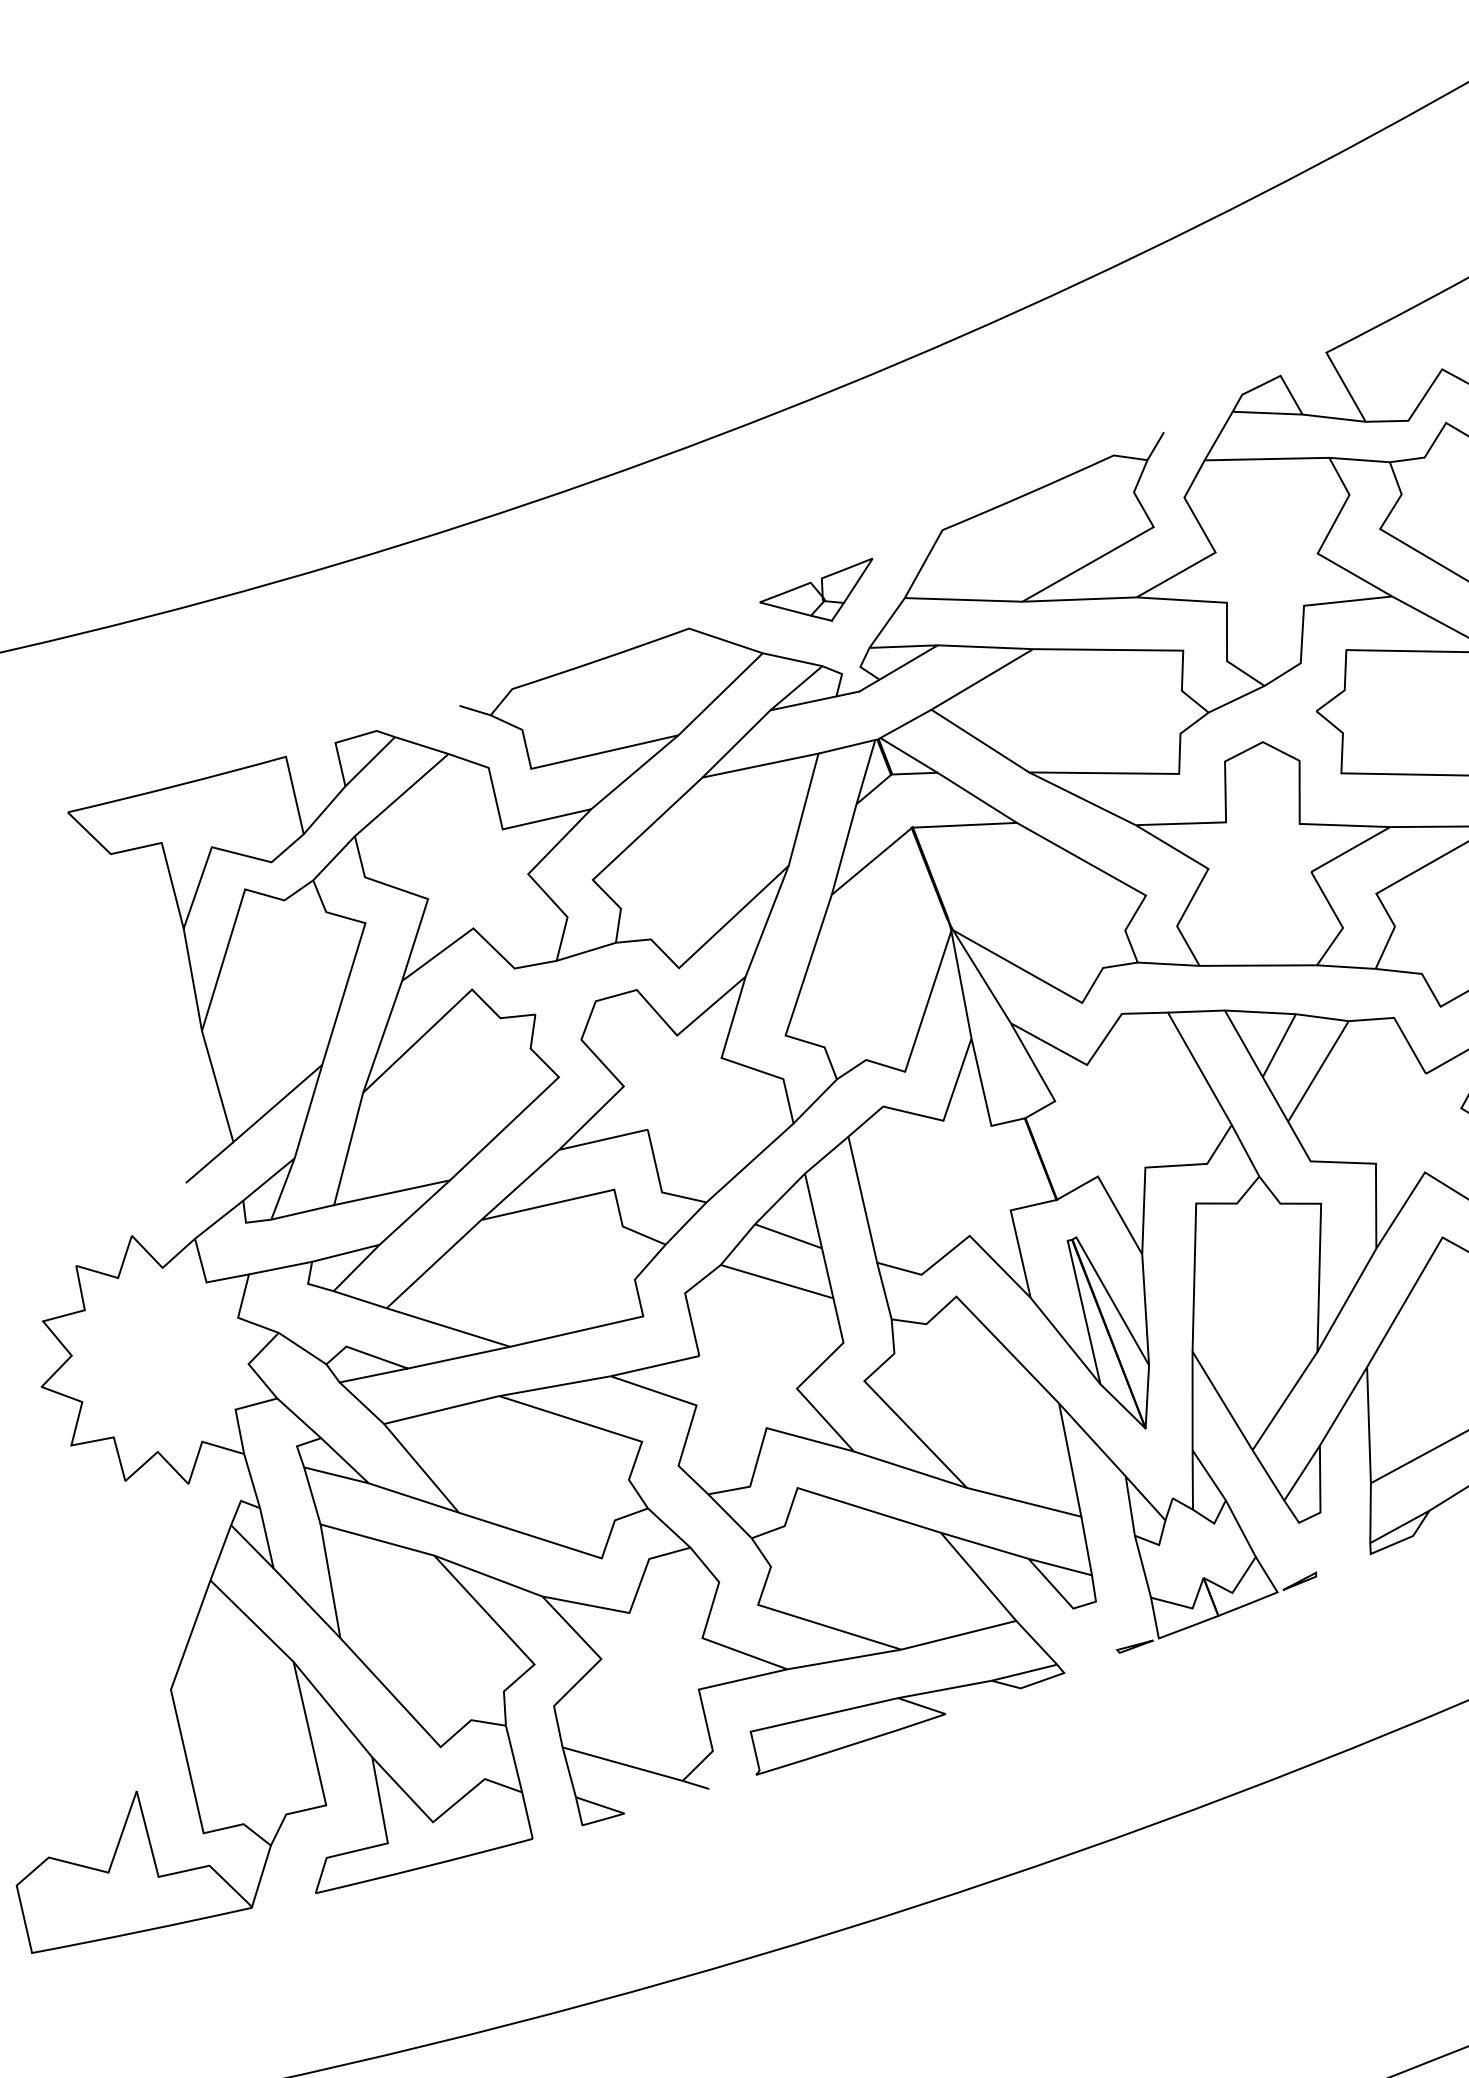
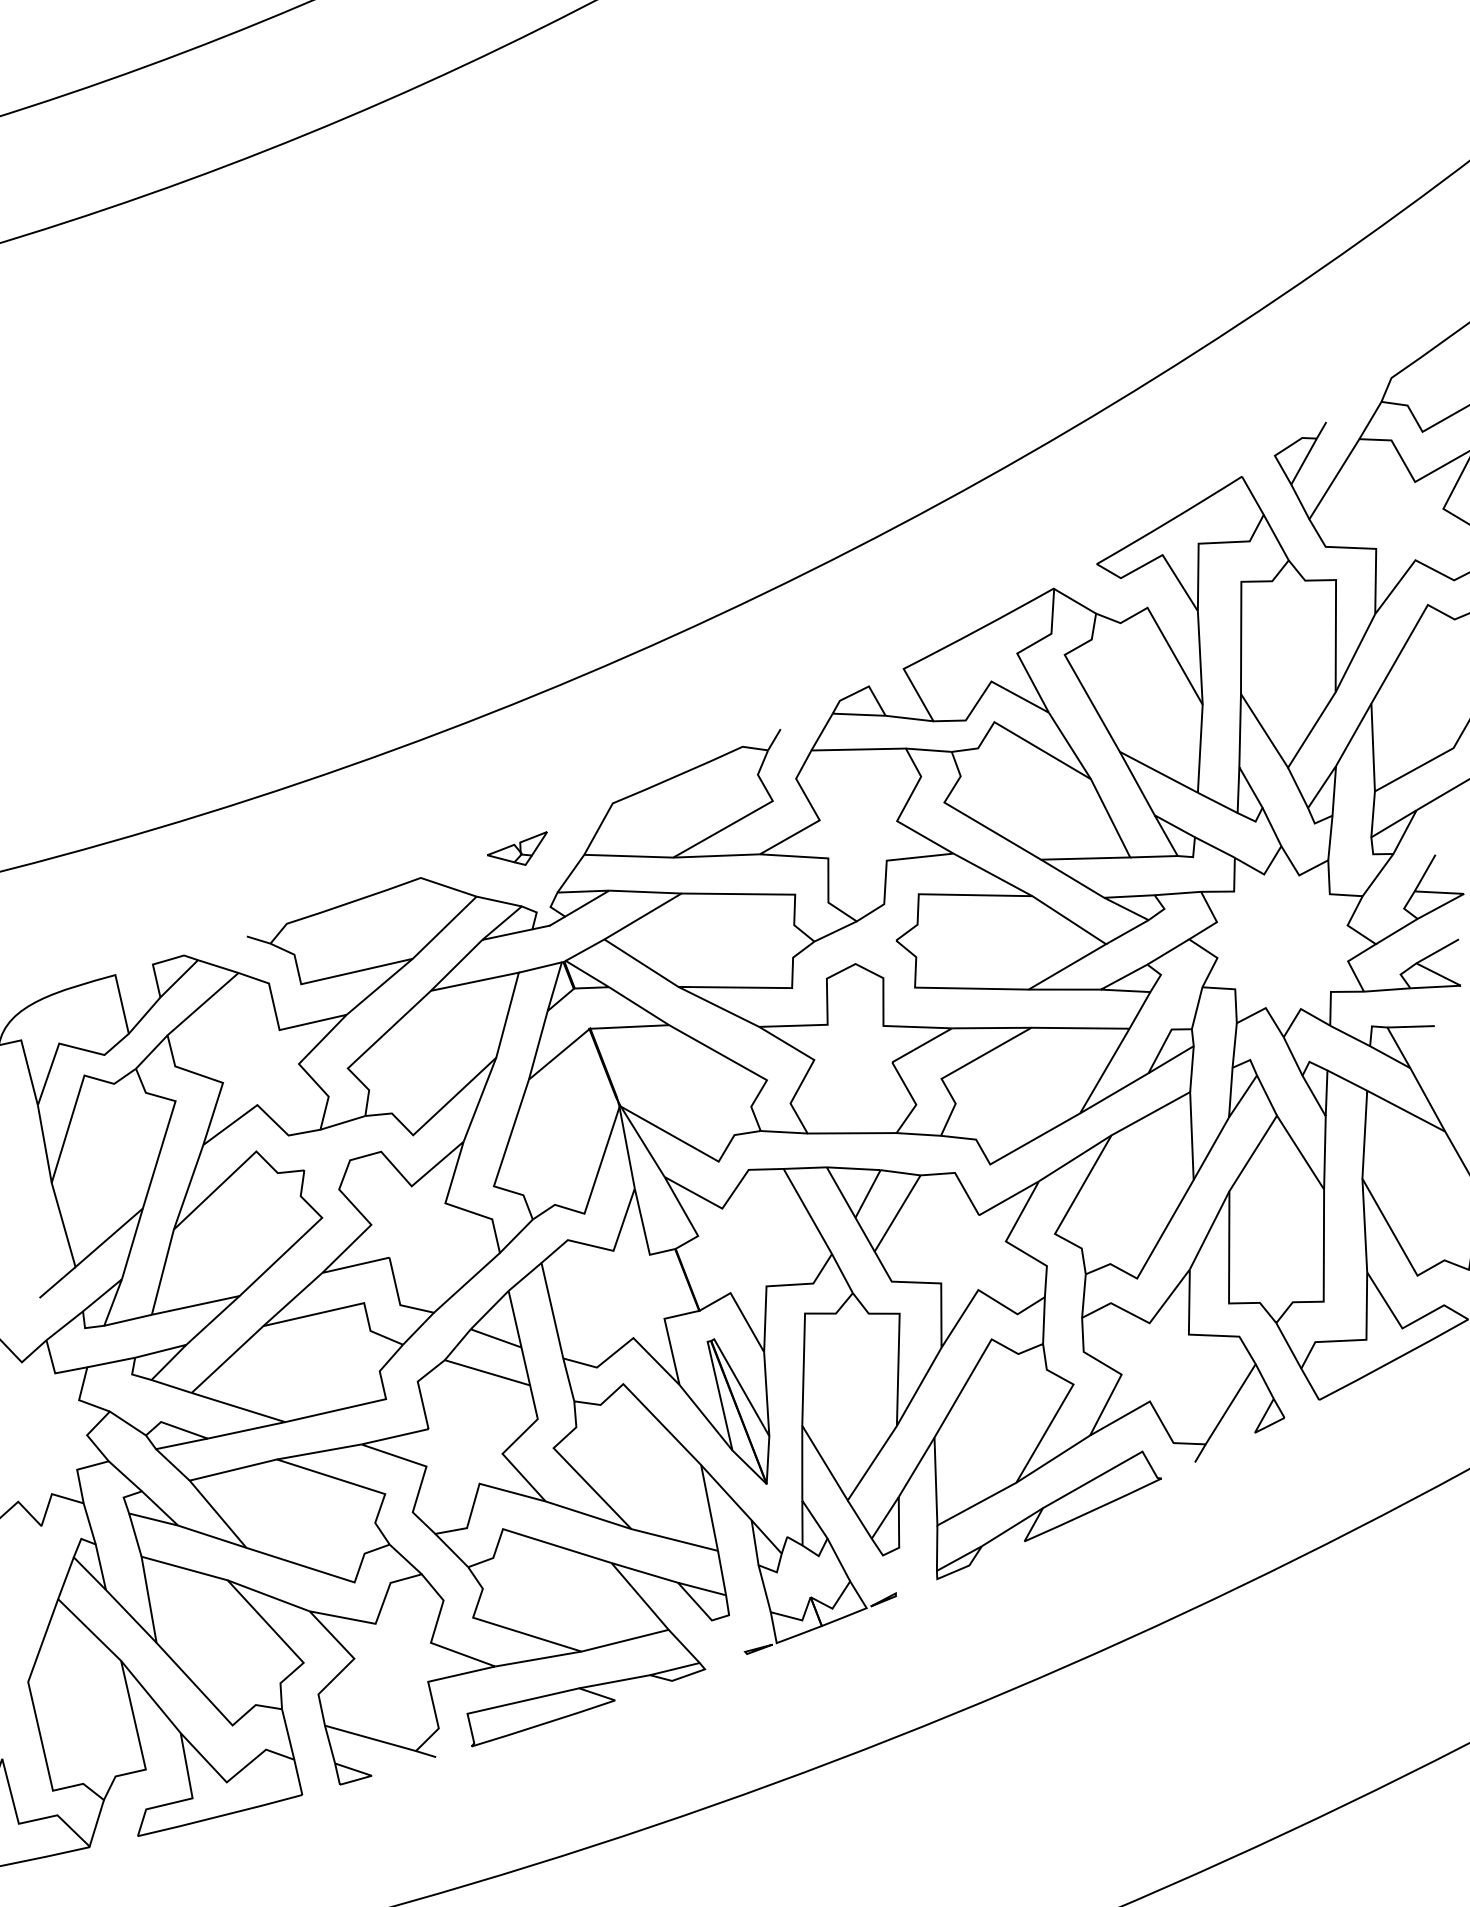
part: (816, 589) -> (517, 848), size x0.7

